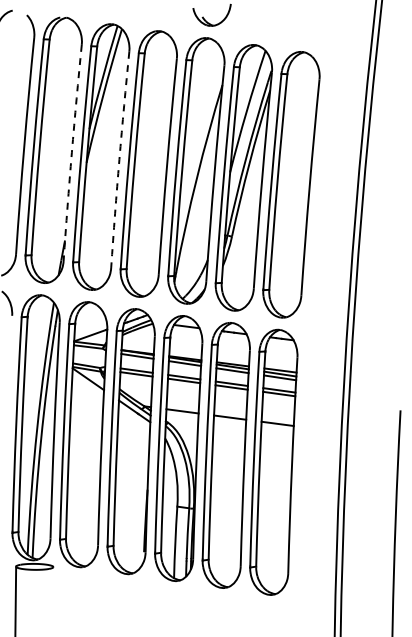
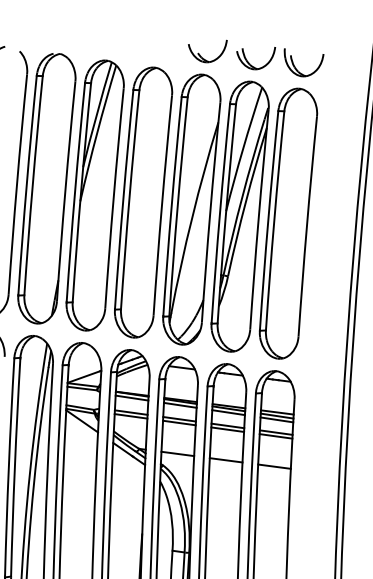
part: (283, 25) -> (280, 61), added
arc: (71, 152) -> (64, 190), dashed -> solid
arc: (119, 159) -> (113, 198), dashed -> solid

